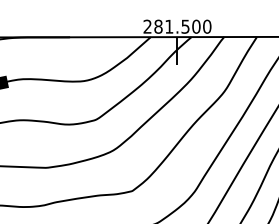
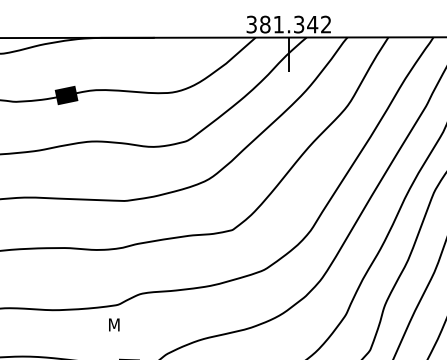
text: (177, 26) -> (288, 24), 281.500 -> 381.342

